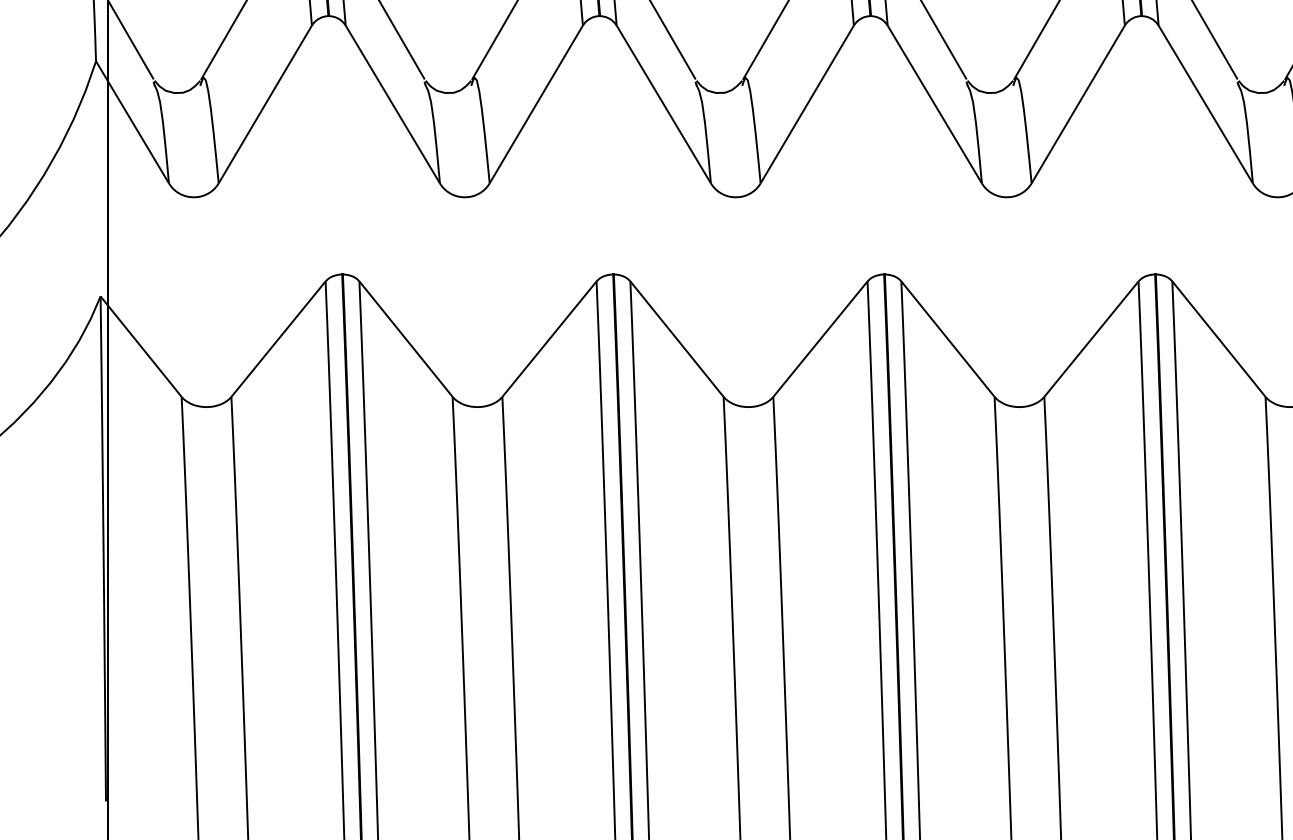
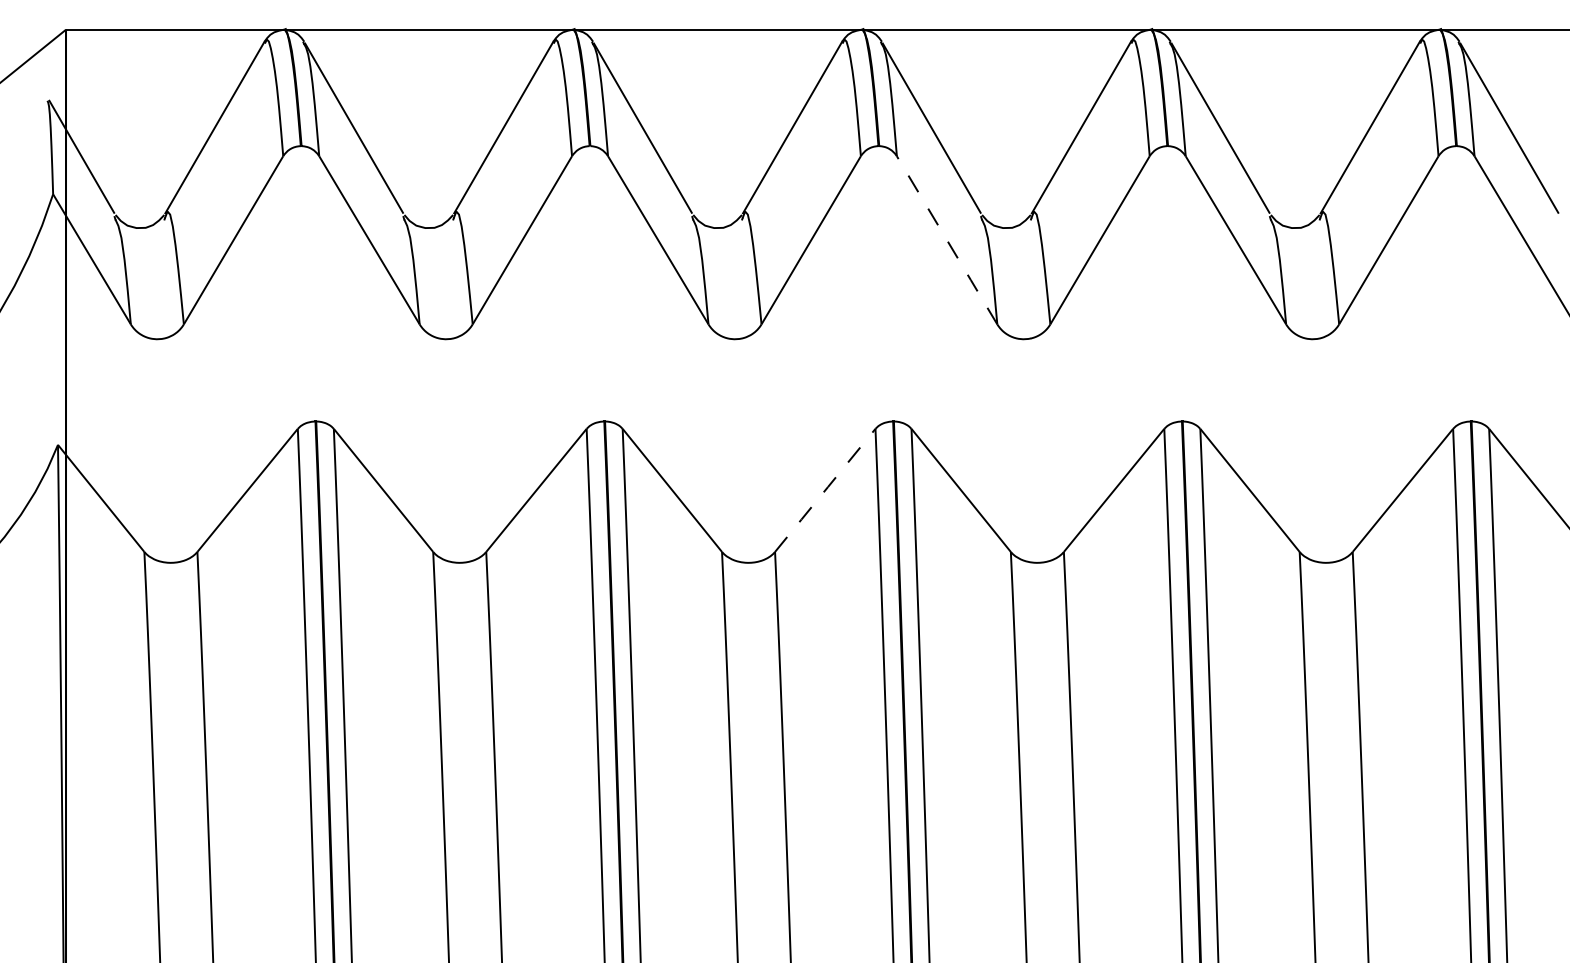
line: (934, 103) -> (946, 239), solid -> dashed
line: (820, 339) -> (825, 490), solid -> dashed

